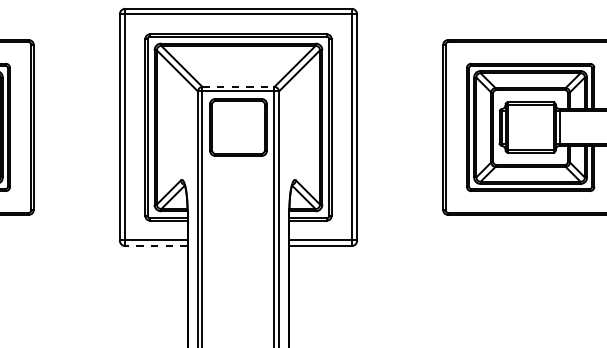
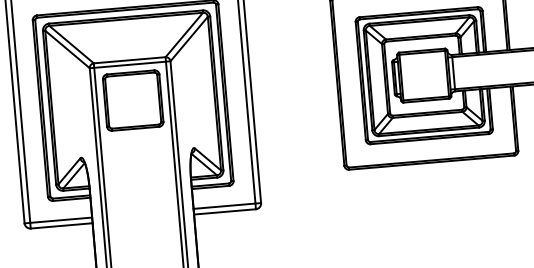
line: (238, 86) -> (129, 59), dashed -> solid
line: (156, 246) -> (61, 226), dashed -> solid

